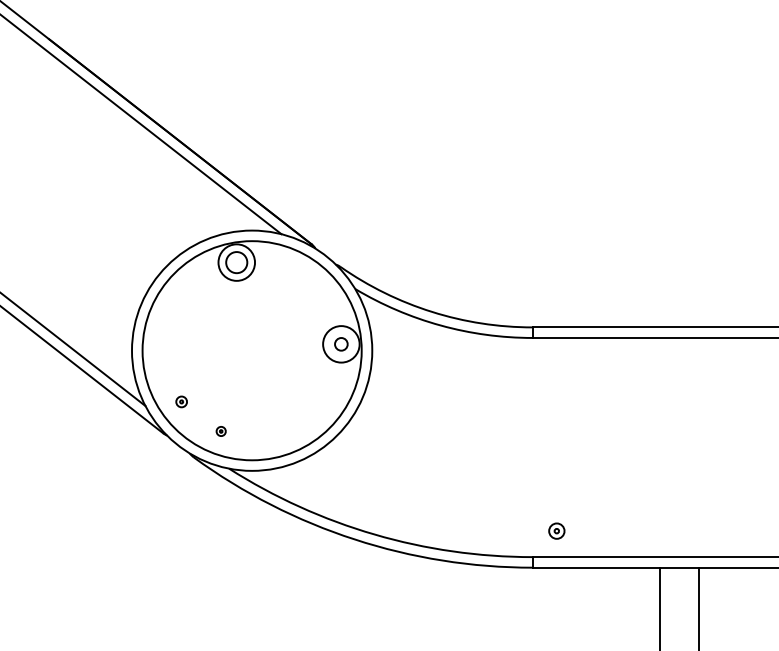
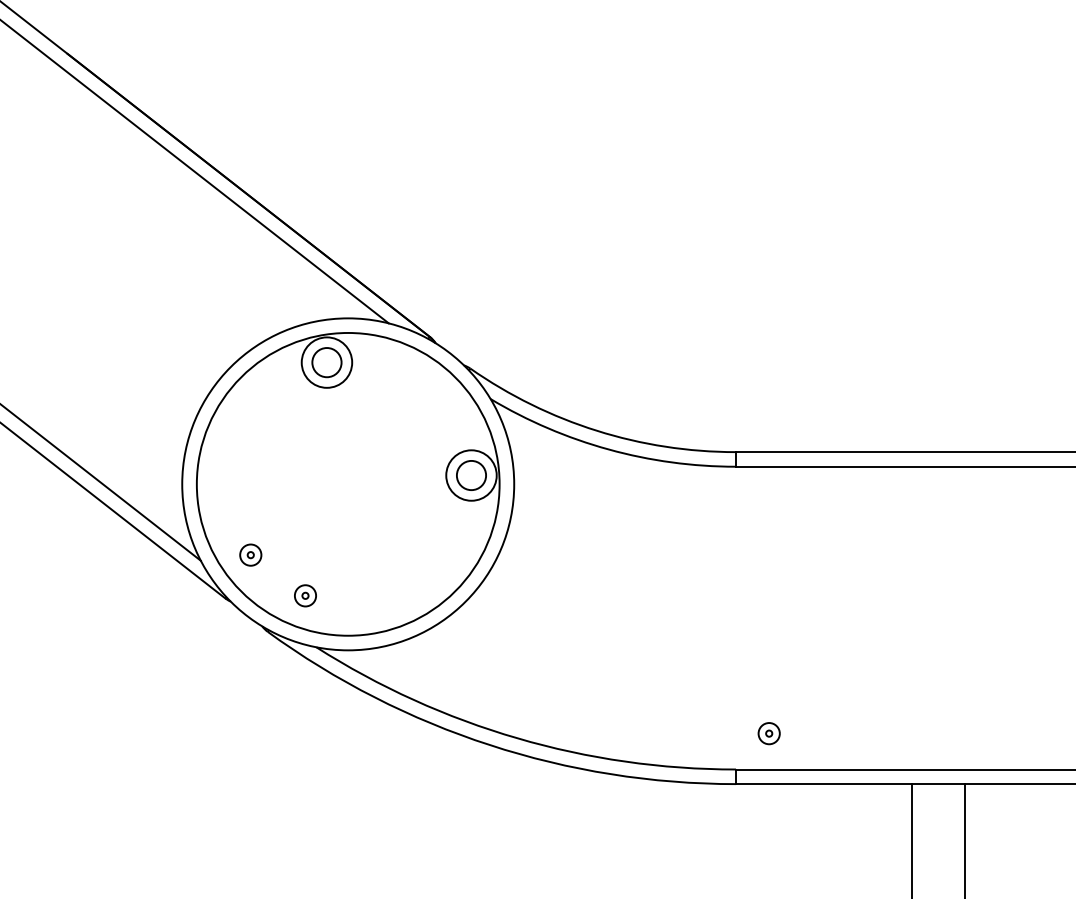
circle: (341, 344) -> (471, 475), size x1.67
part: (181, 401) -> (250, 554), size x1.43
part: (221, 431) -> (305, 595), size x1.67

